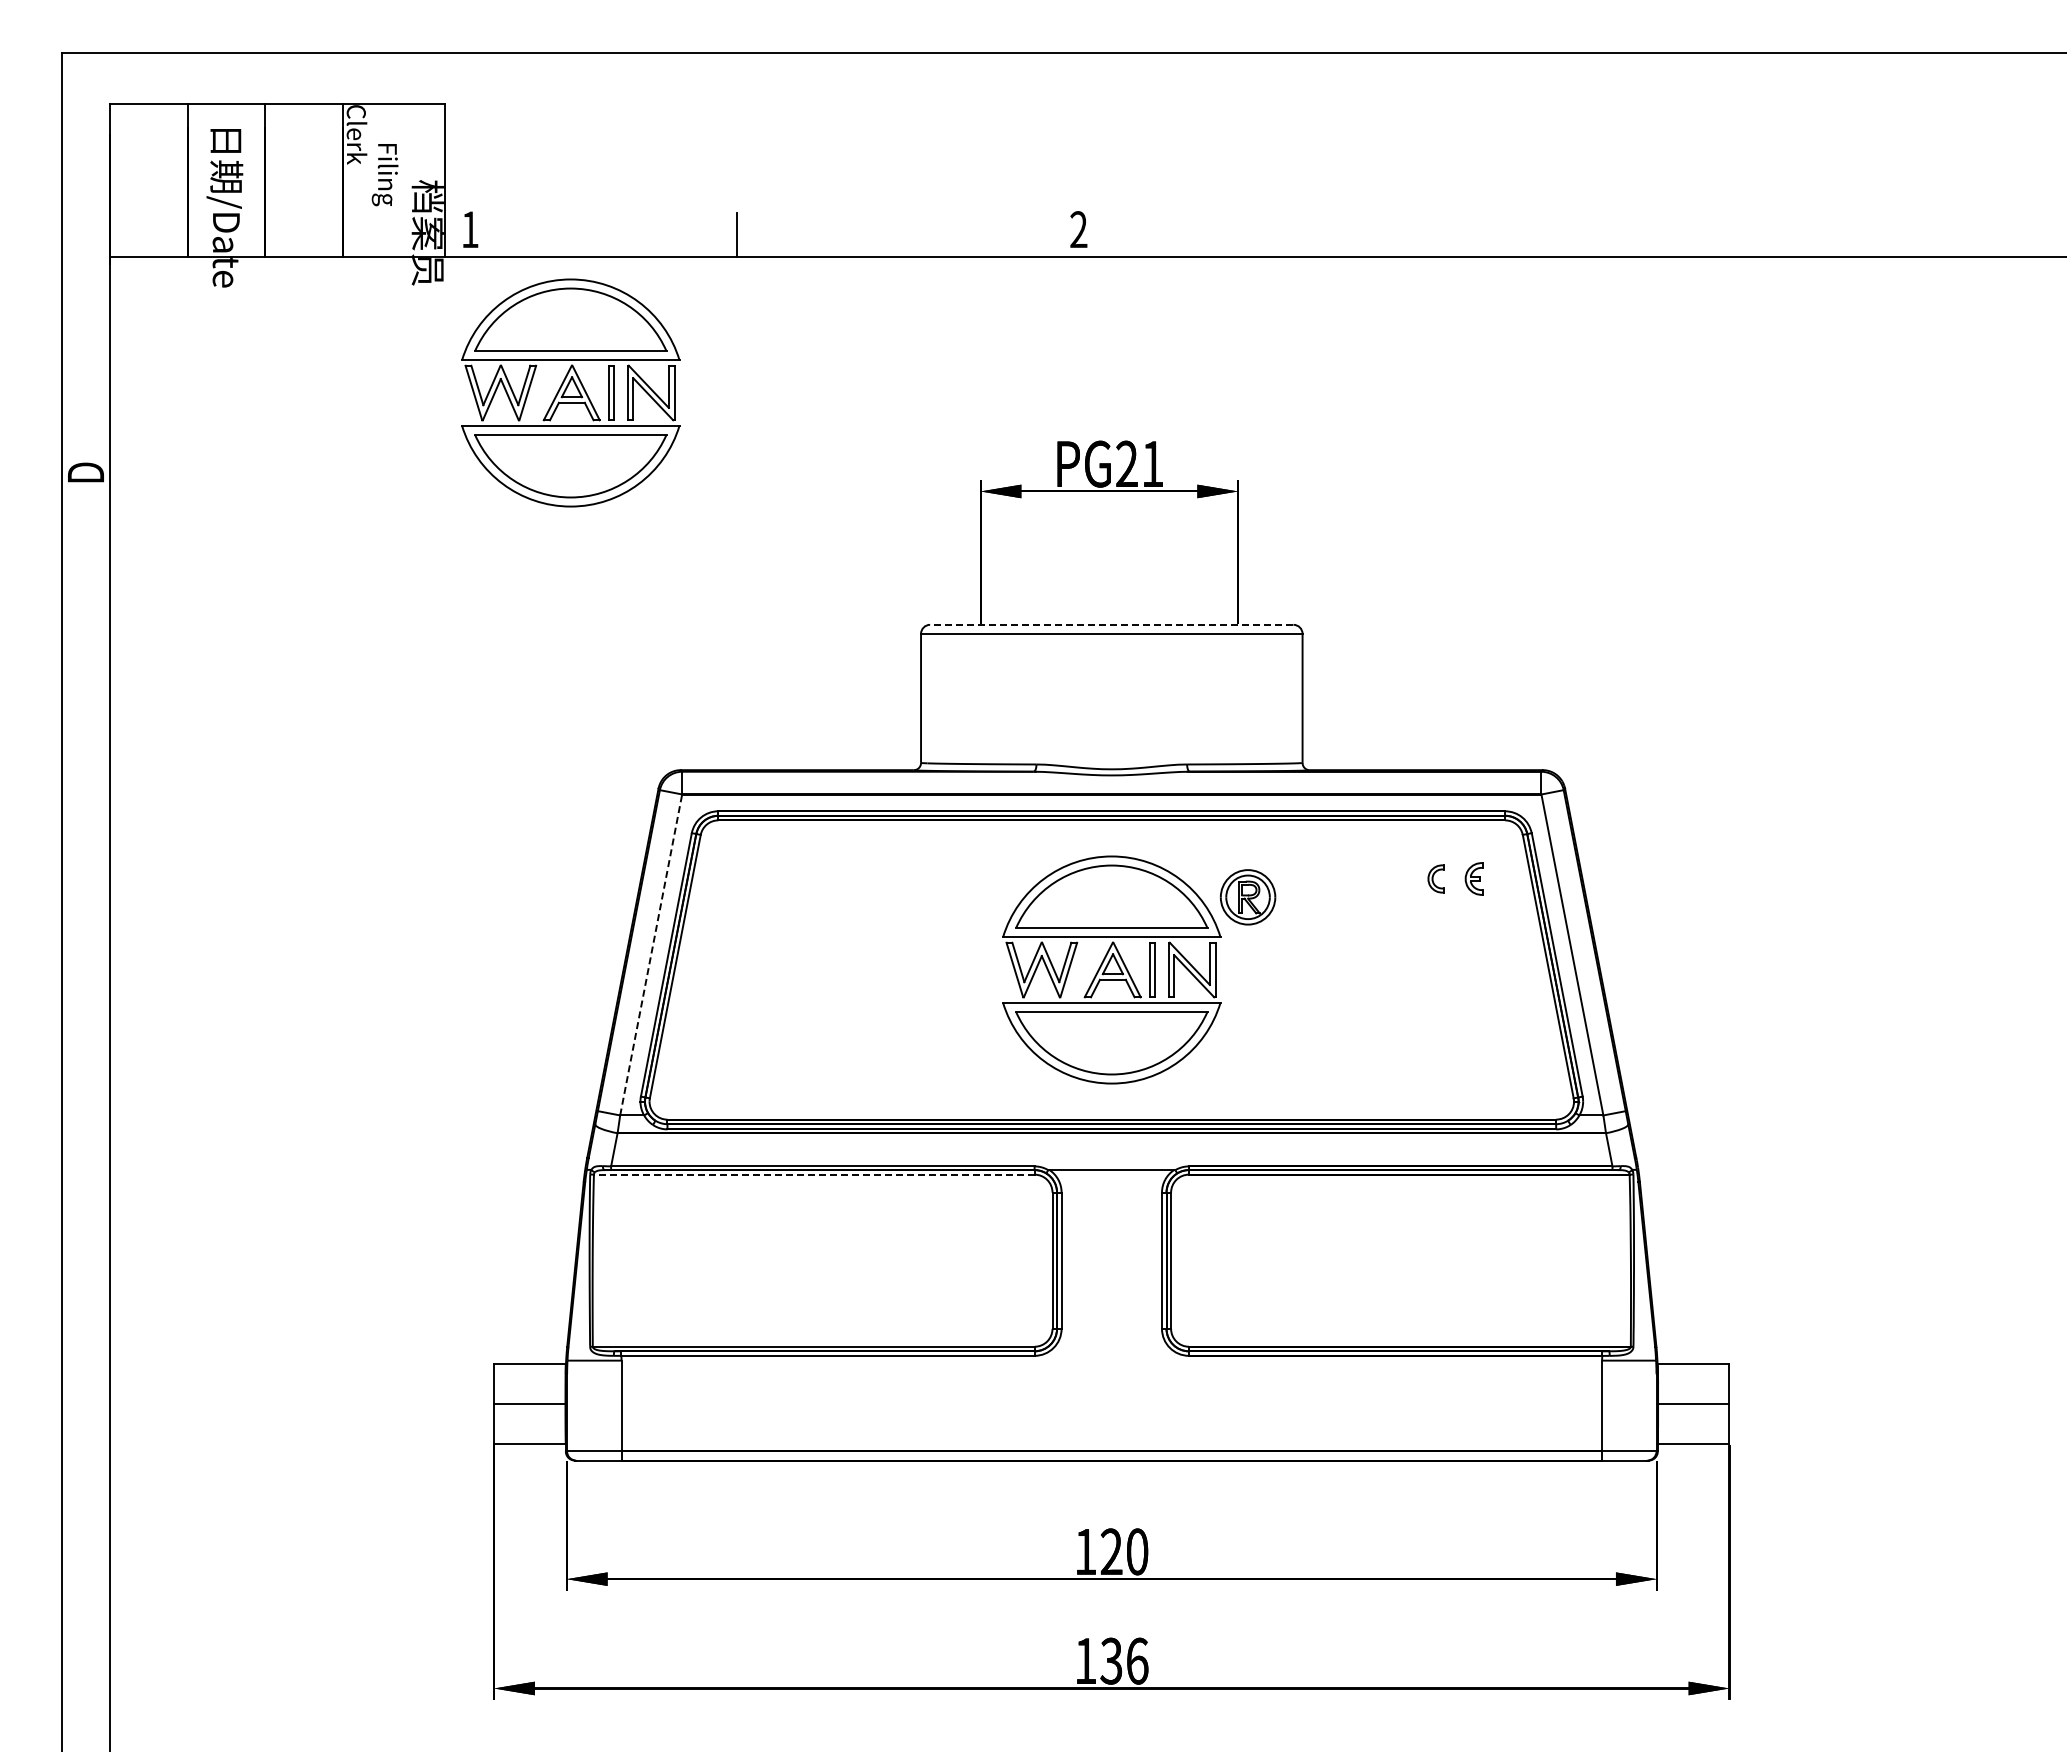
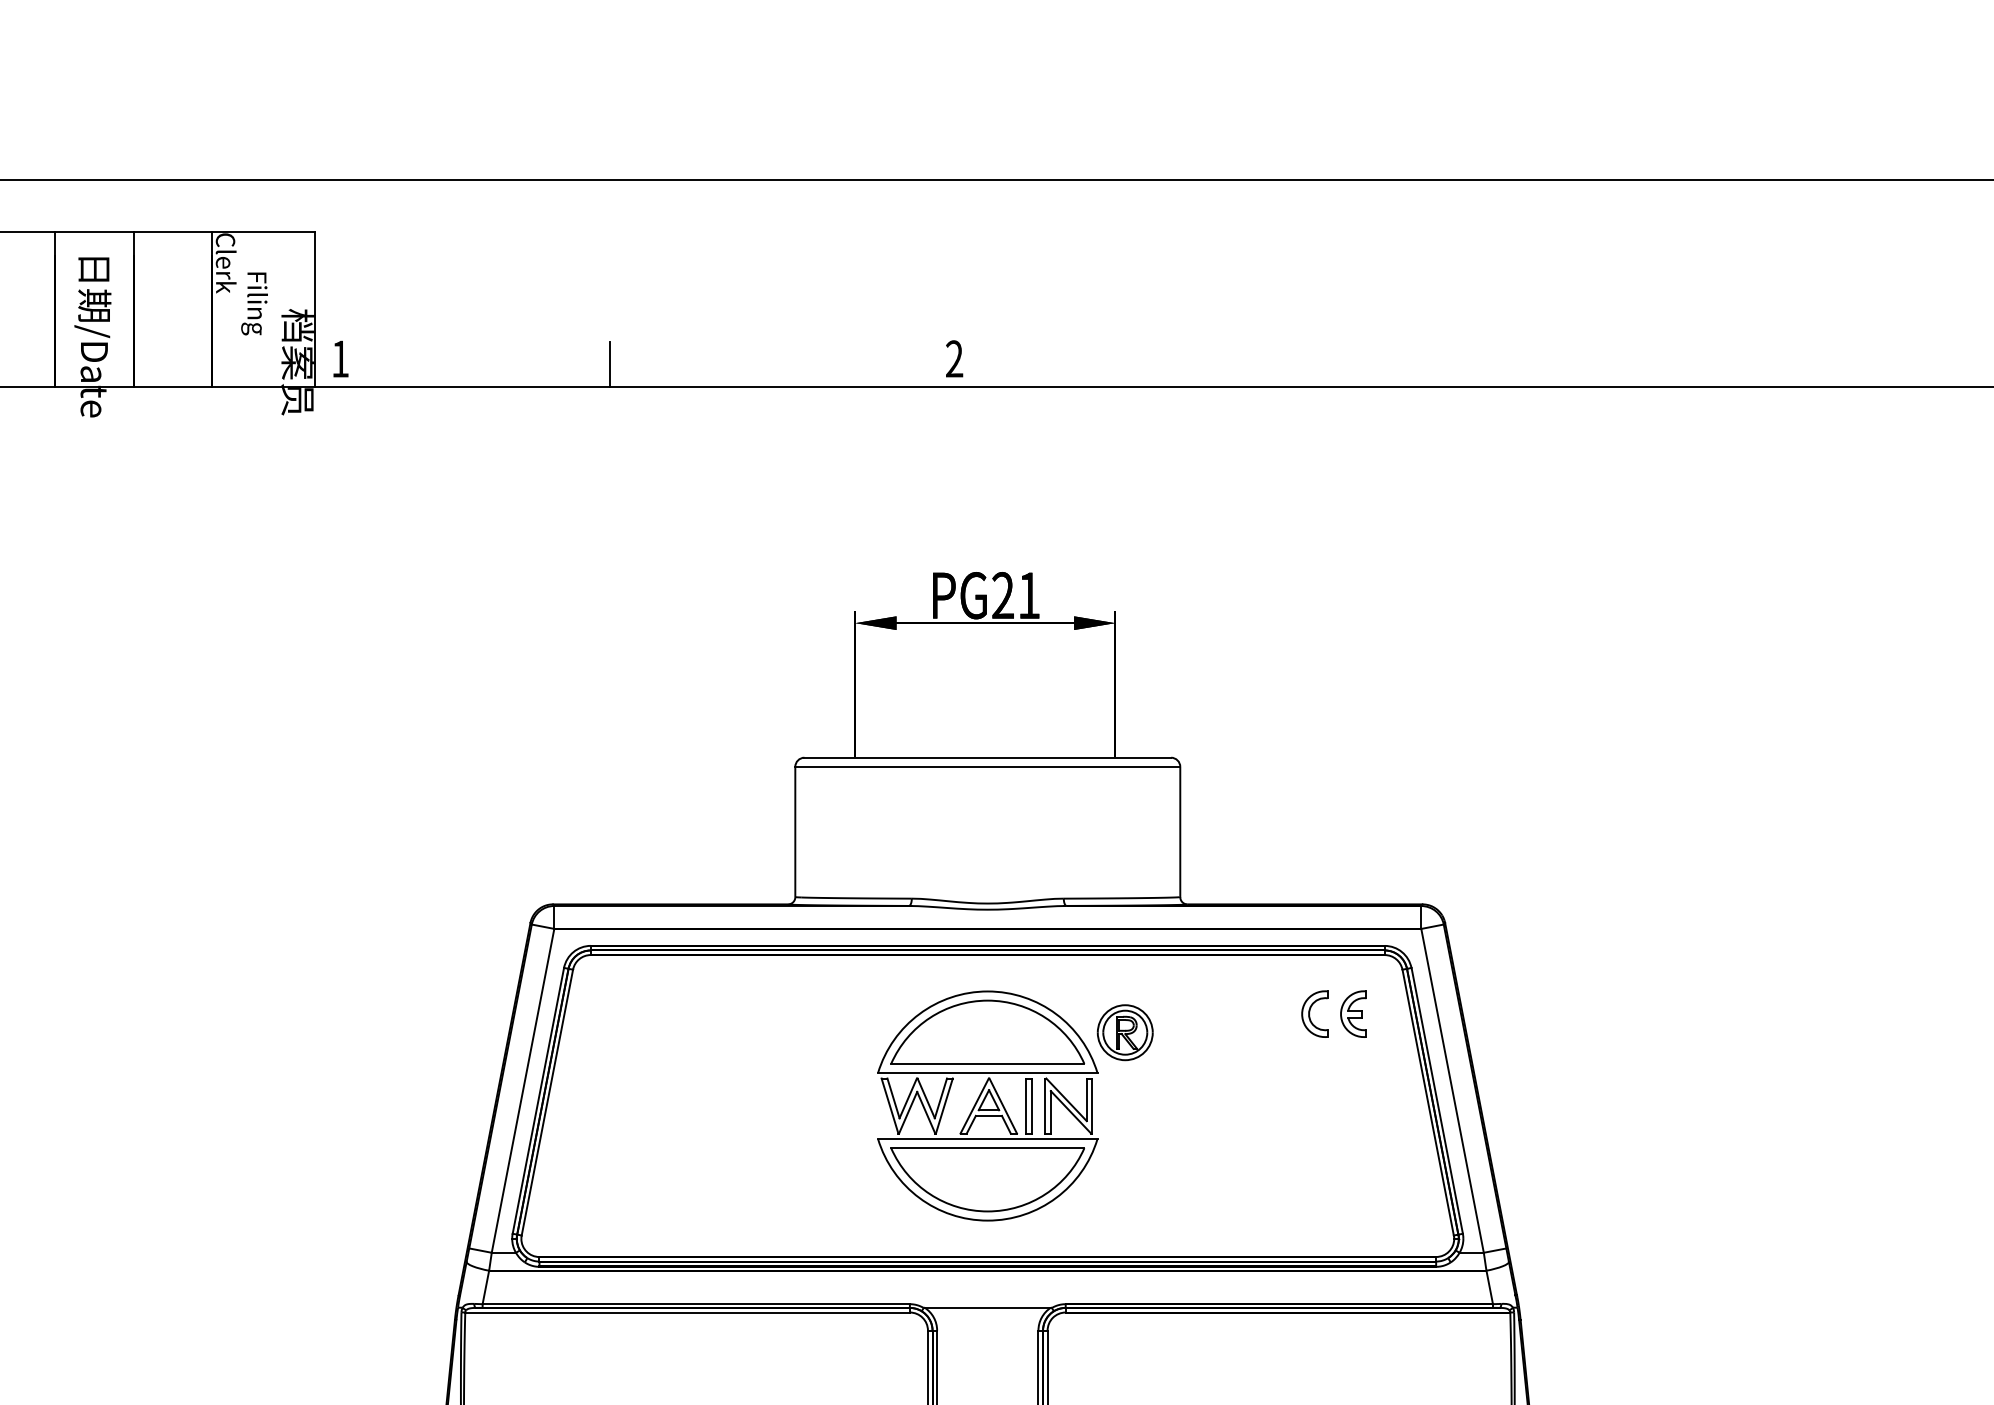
part: (570, 392) -> (441, 523), removed
line: (1111, 624) -> (987, 757), dashed -> solid
part: (1435, 878) -> (1314, 1013), size x1.67
part: (1474, 878) -> (1353, 1013), size x1.43
line: (651, 954) -> (523, 1090), dashed -> solid
line: (813, 1174) -> (686, 1312), dashed -> solid

